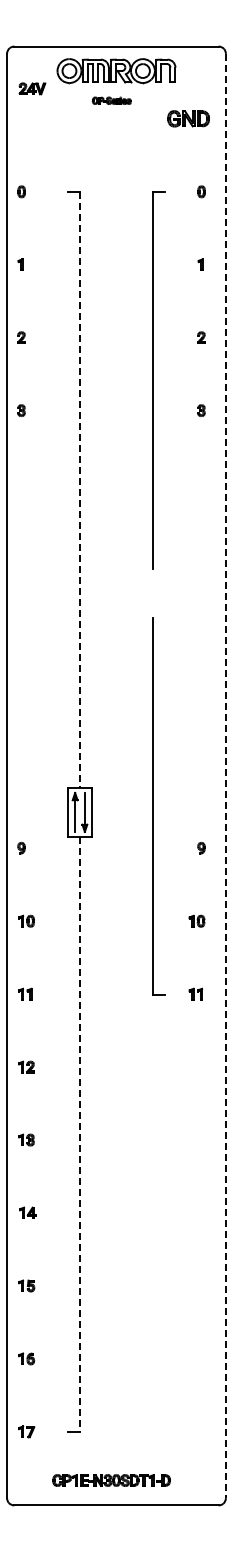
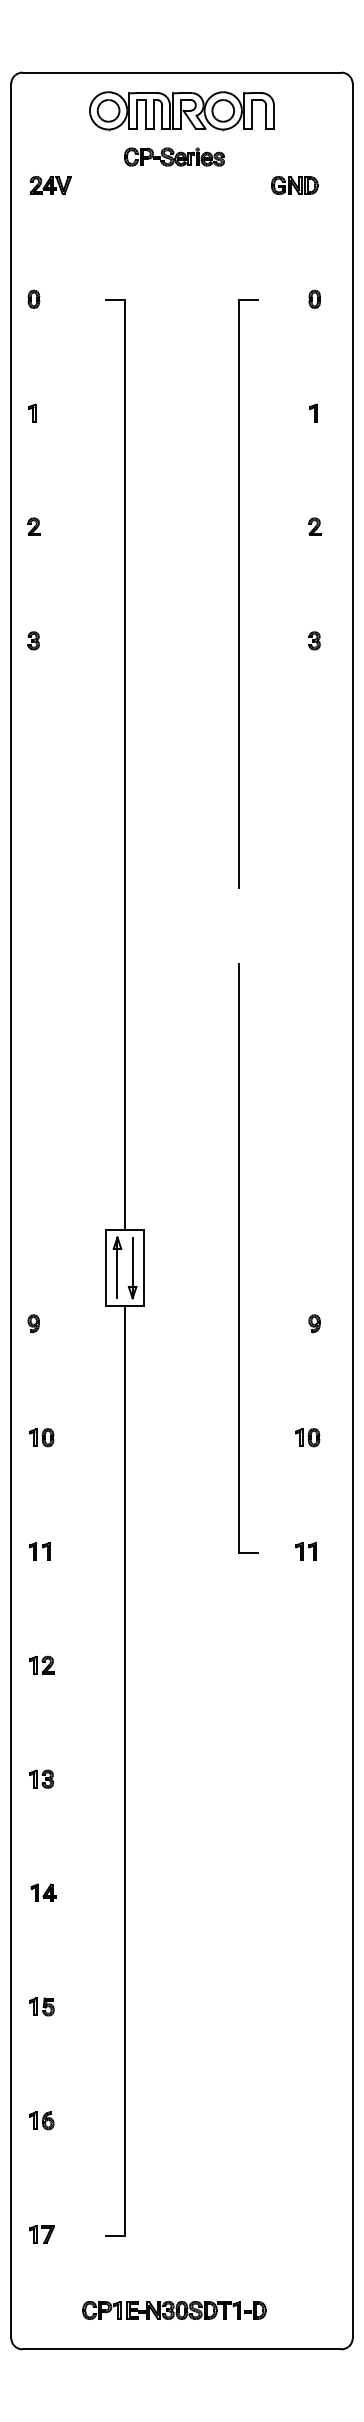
part: (32, 88) -> (50, 184), moved
part: (111, 100) -> (174, 156), size x1.67
part: (188, 118) -> (294, 184), size x0.71
line: (80, 490) -> (125, 765), dashed -> solid
line: (225, 776) -> (352, 1211), dashed -> solid
line: (80, 1134) -> (125, 1770), dashed -> solid

